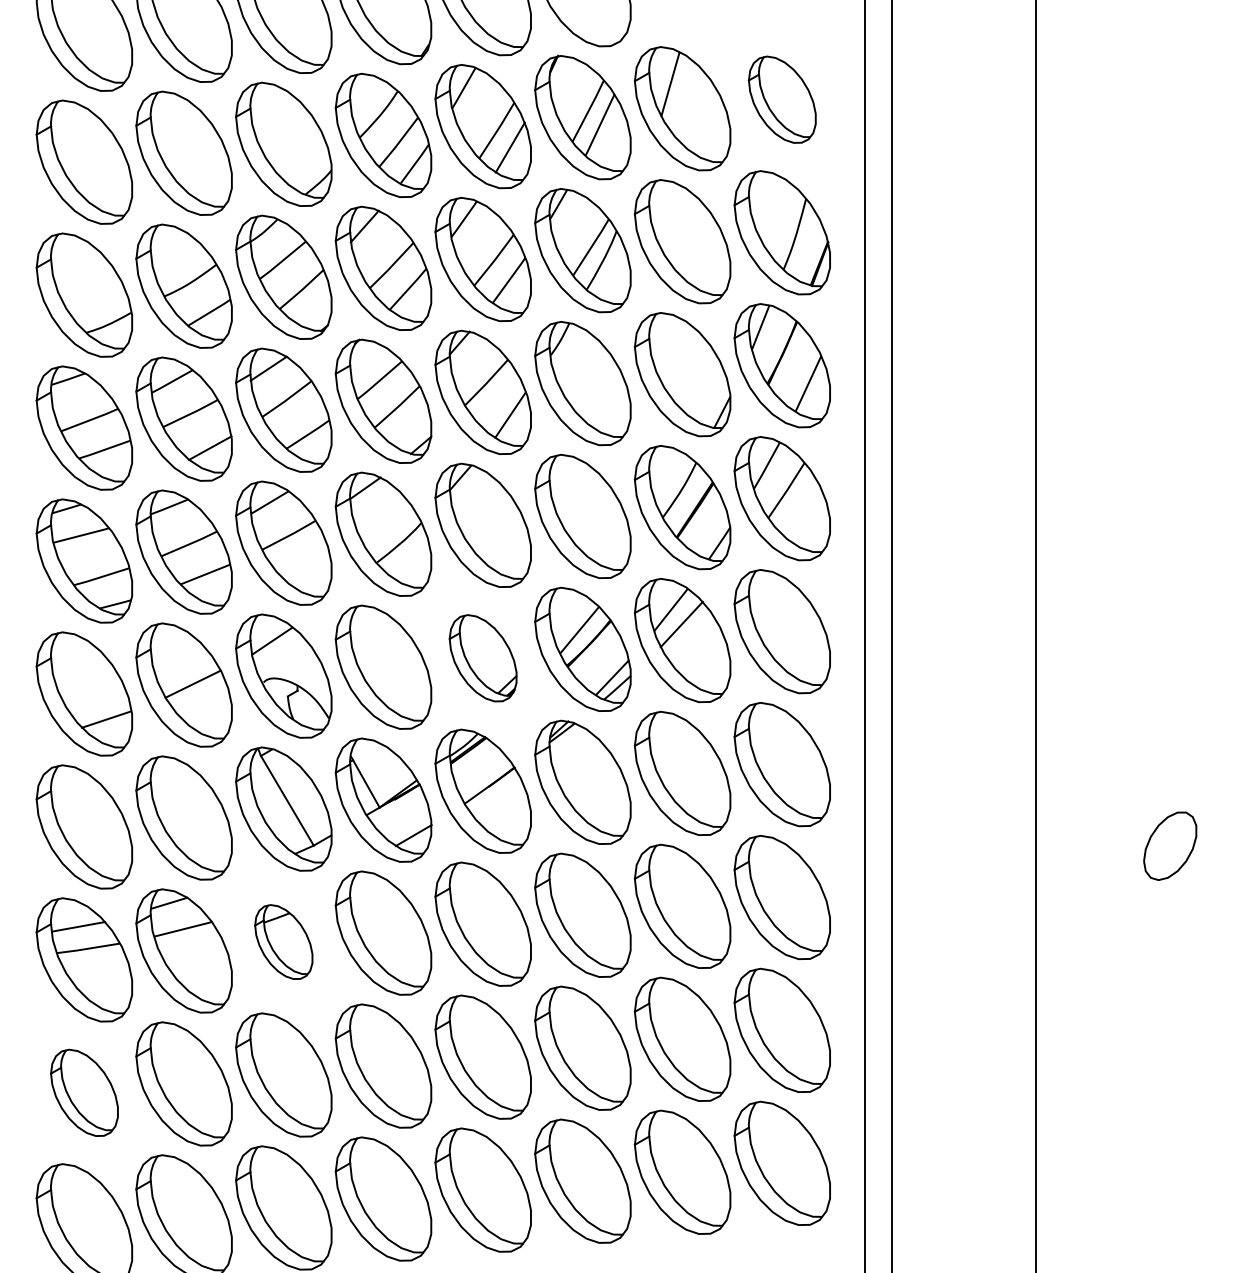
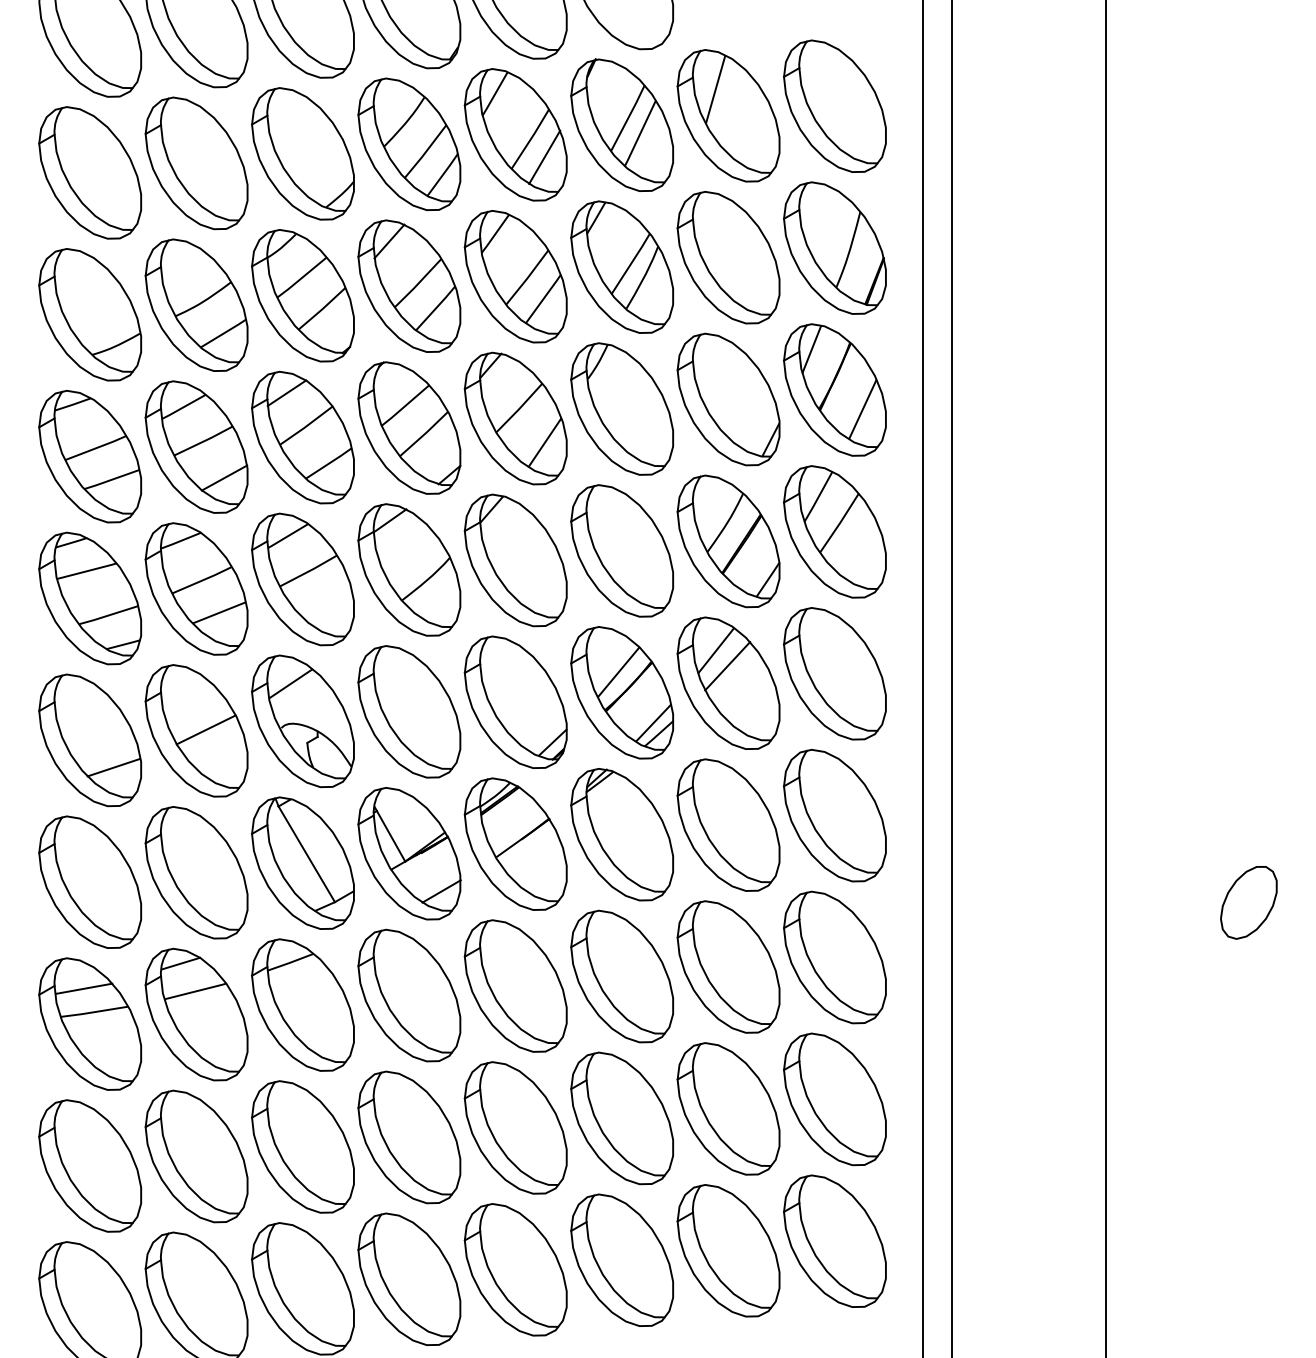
part: (781, 99) -> (834, 105), size x1.43
part: (482, 657) -> (515, 701), size x1.43
part: (283, 941) -> (302, 1004), size x1.67
part: (84, 1092) -> (90, 1165), size x1.43

